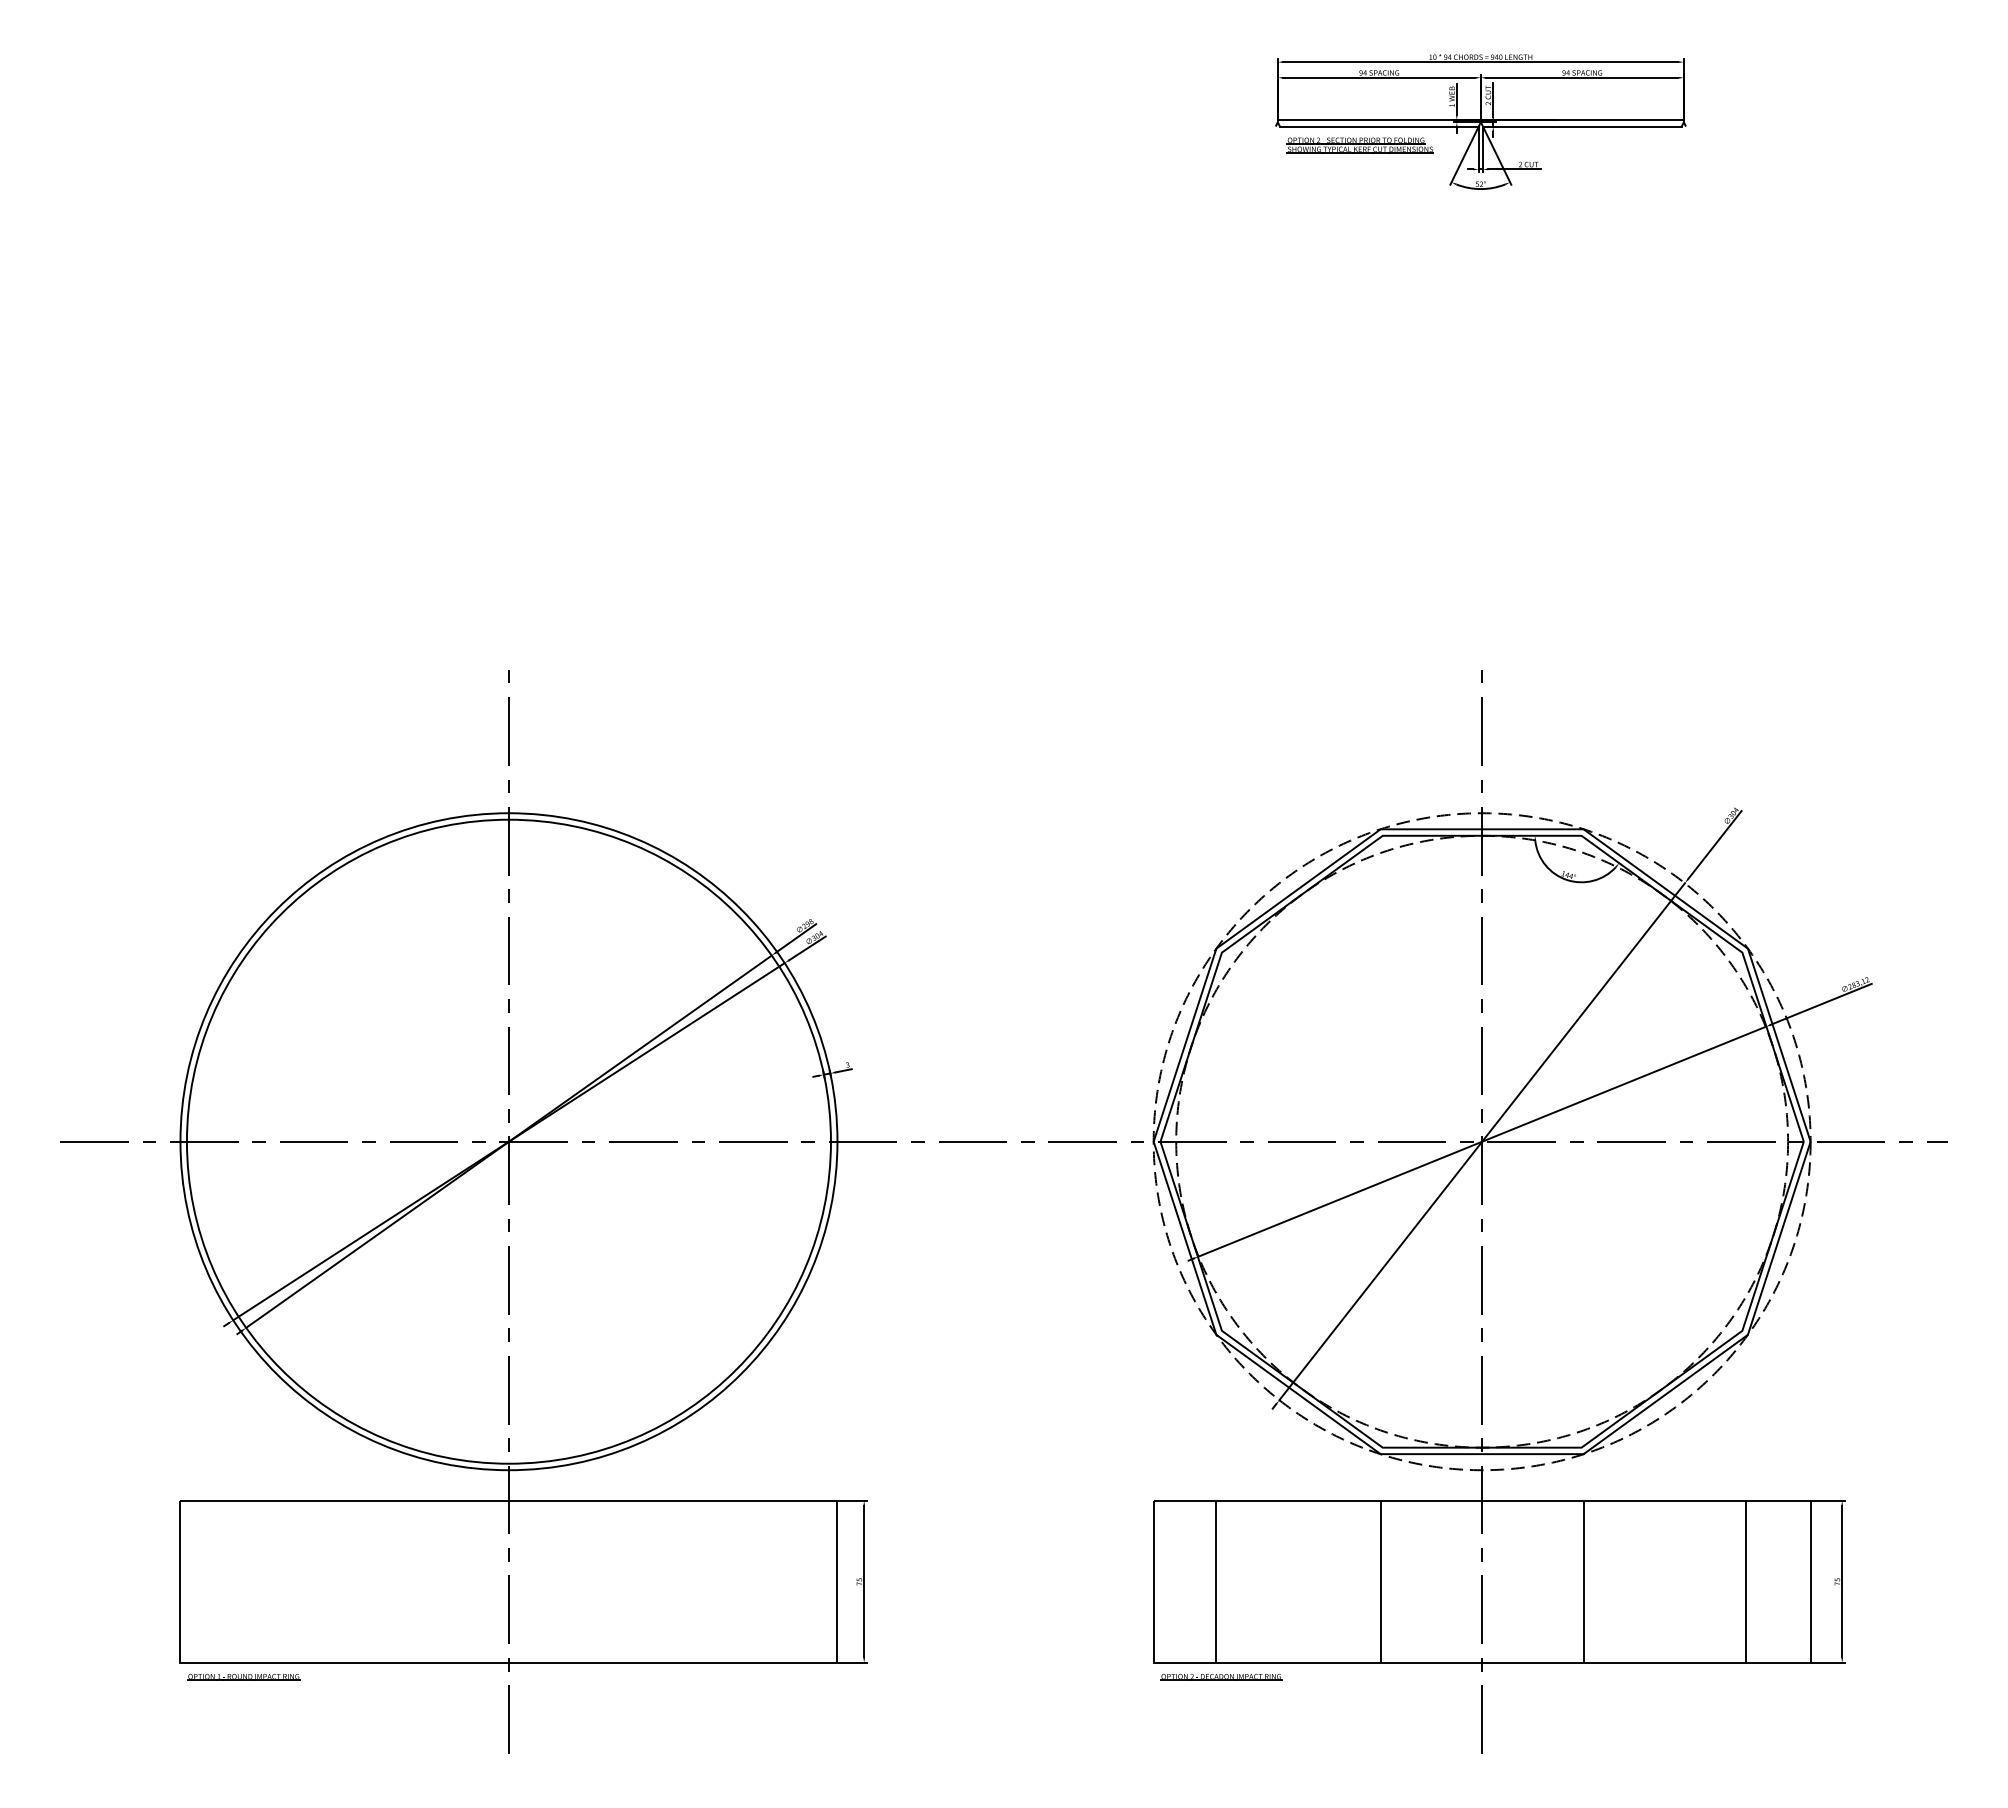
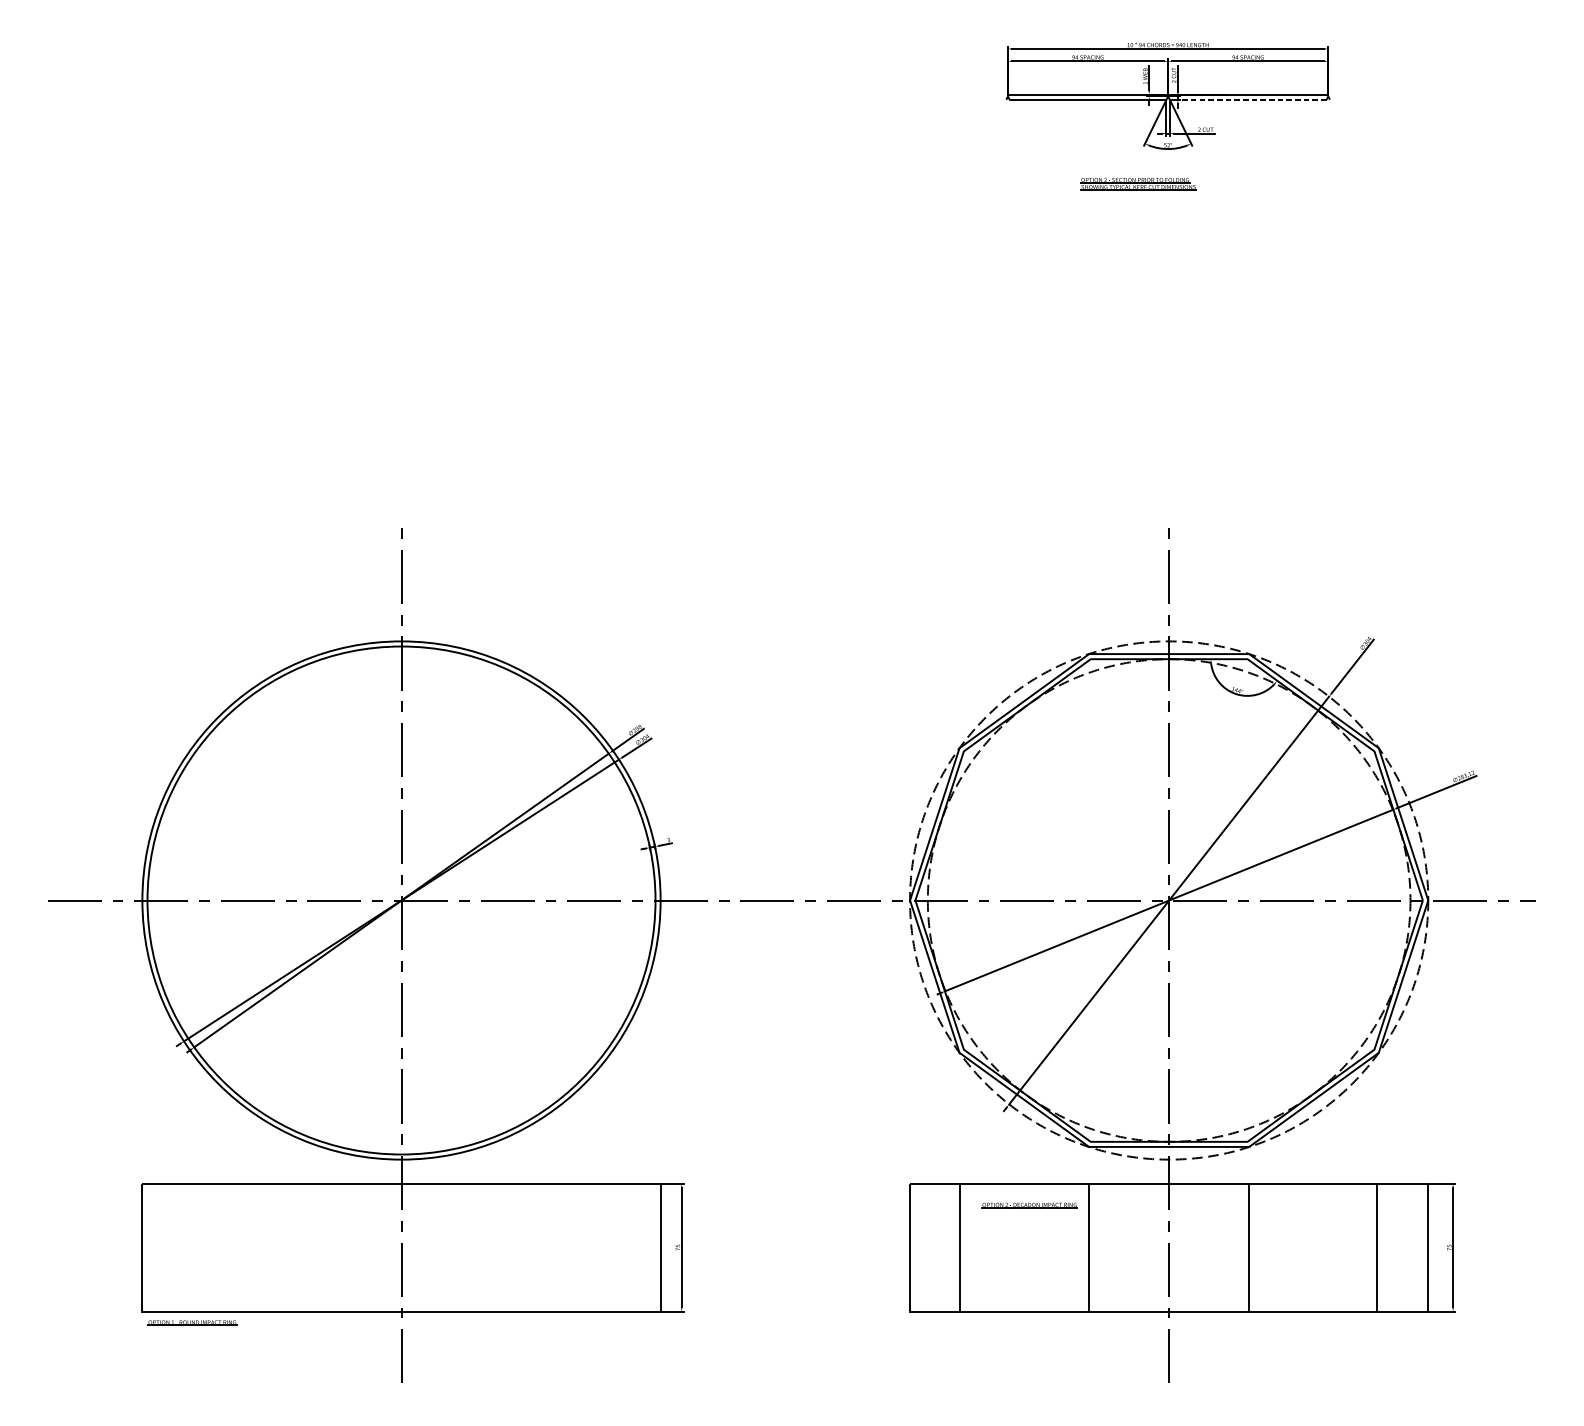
line: (1581, 126) -> (1247, 99), solid -> dashed
part: (1359, 145) -> (1137, 184), moved
part: (1221, 1677) -> (1029, 1205), moved

